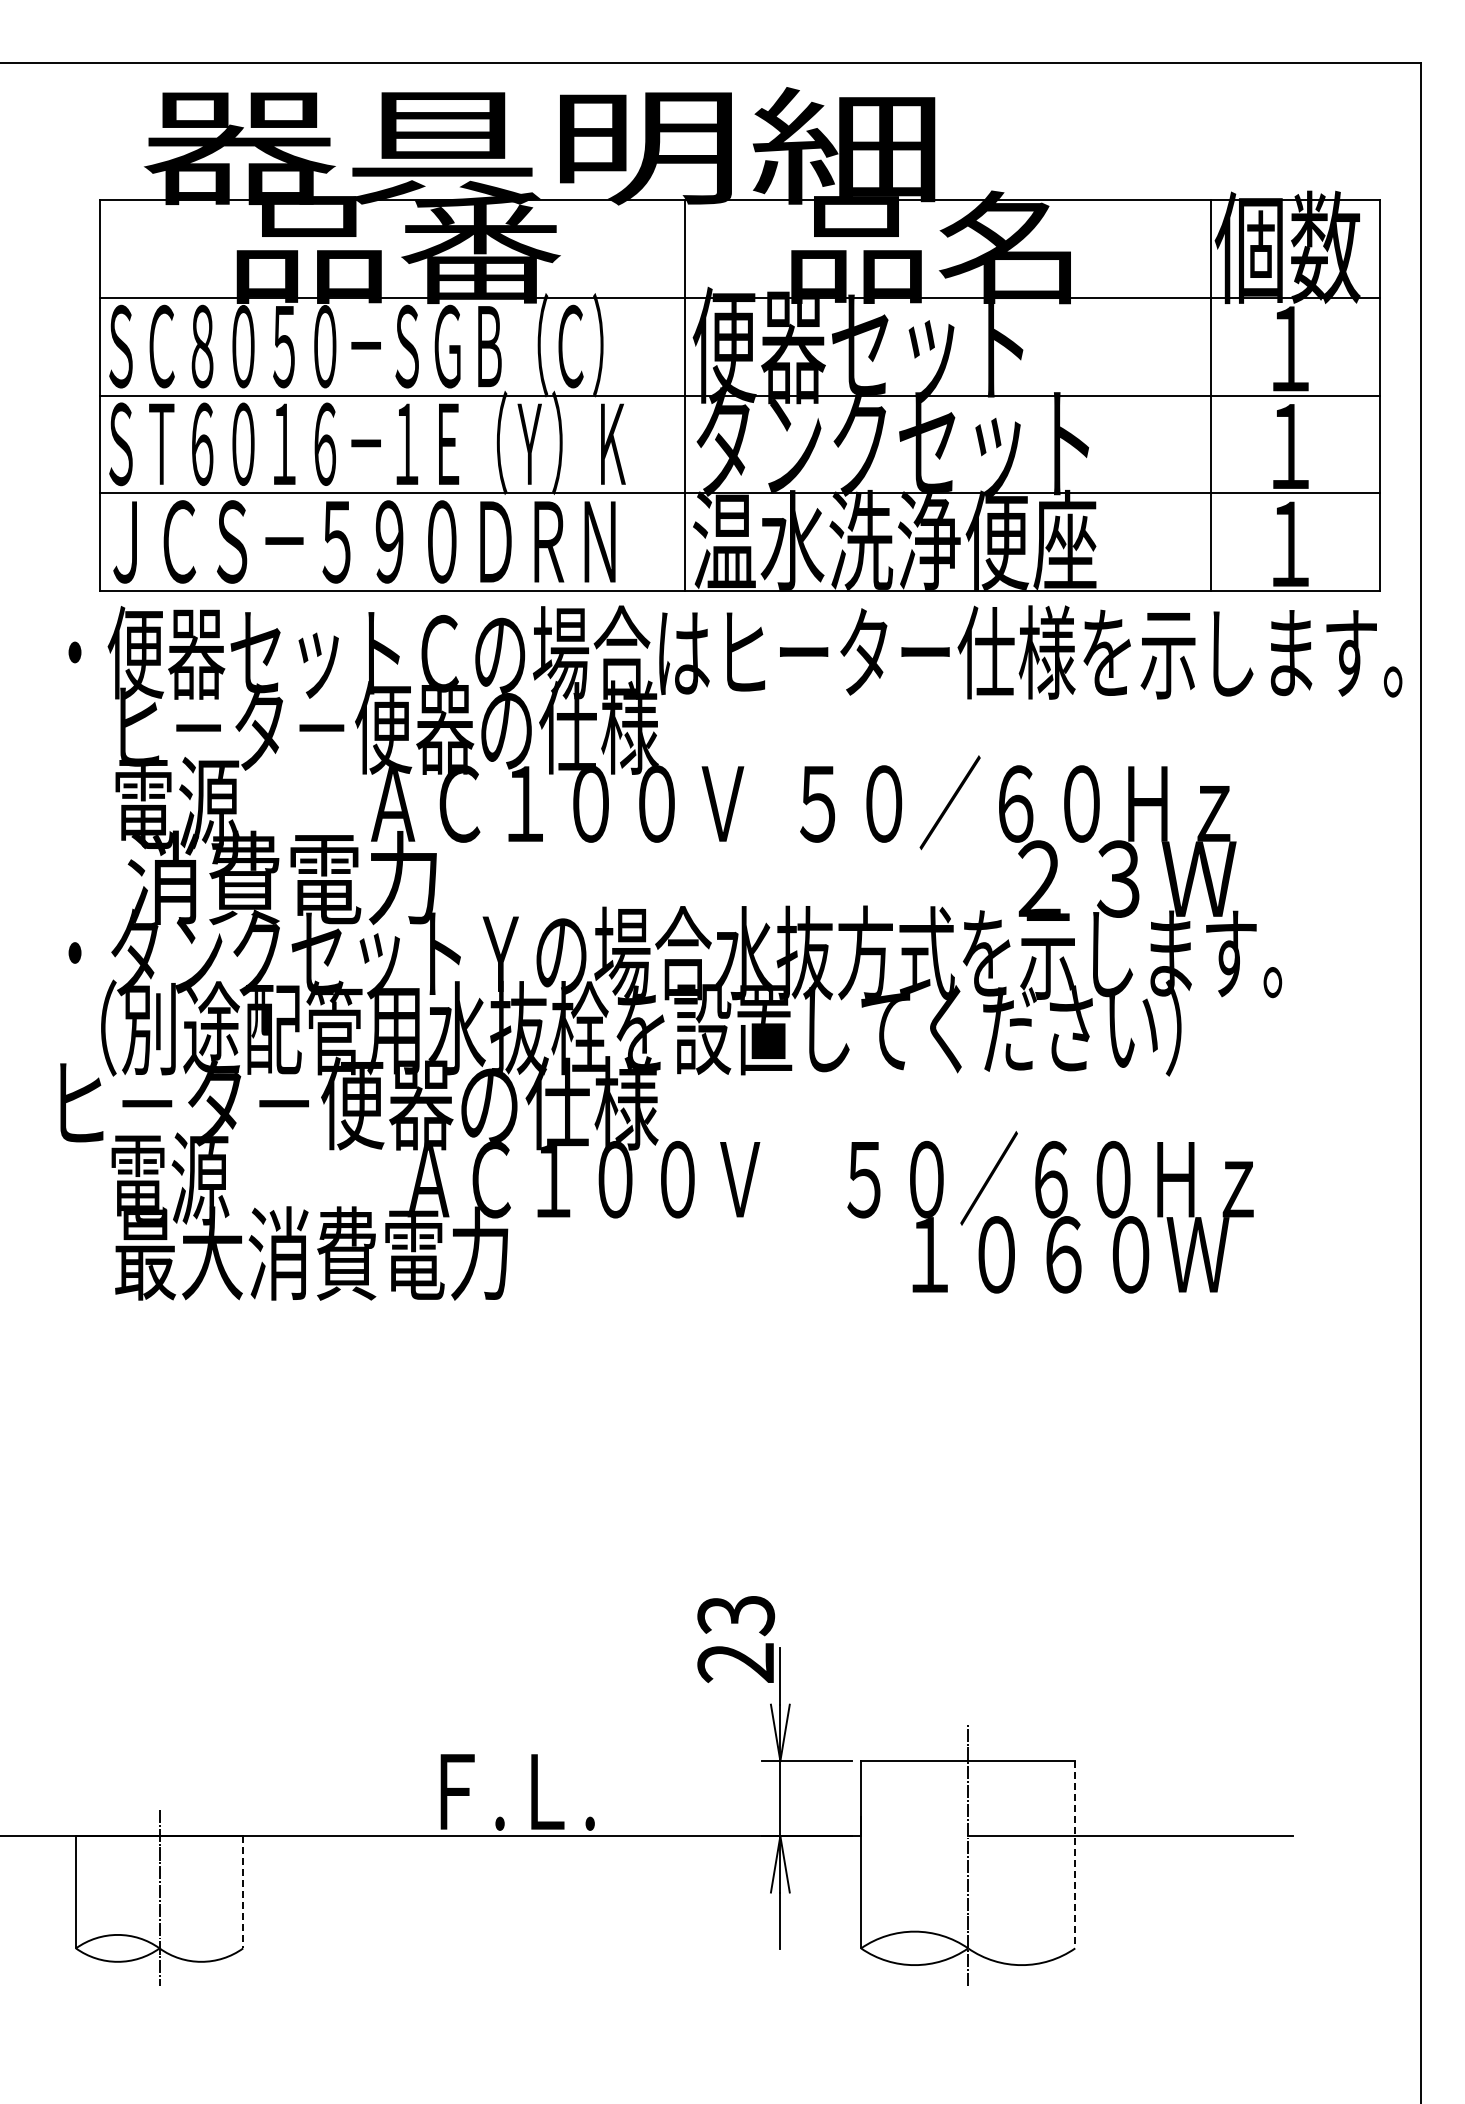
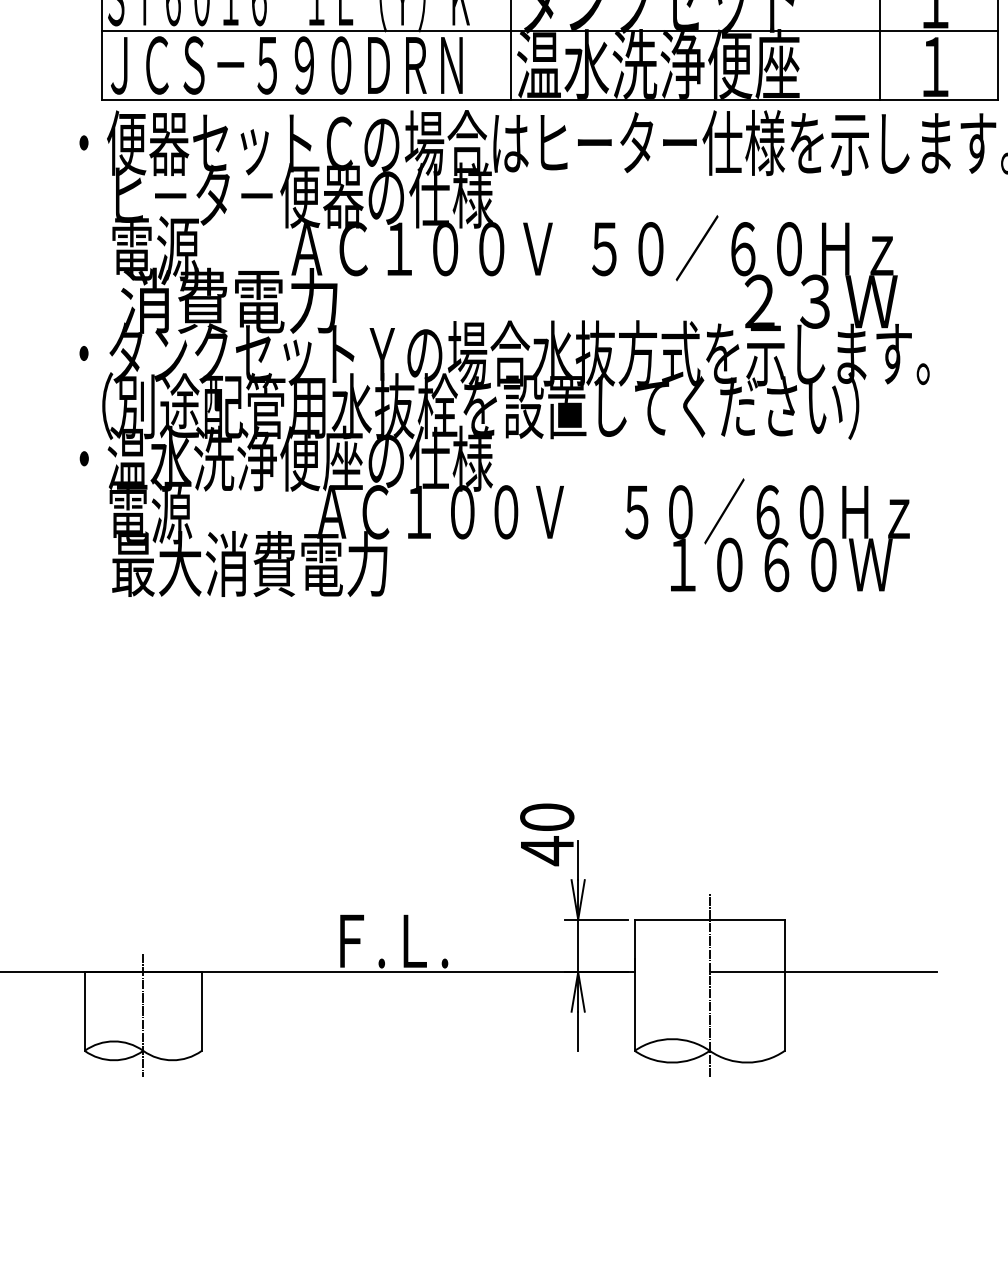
text: (359, 1103) -> (283, 458), ヒ－タ－便器の仕様 -> ・温水洗浄便座の仕様
text: (736, 1639) -> (547, 834), 23 -> 40
line: (1075, 1854) -> (784, 985), dashed -> solid
line: (243, 1892) -> (202, 1011), dashed -> solid

